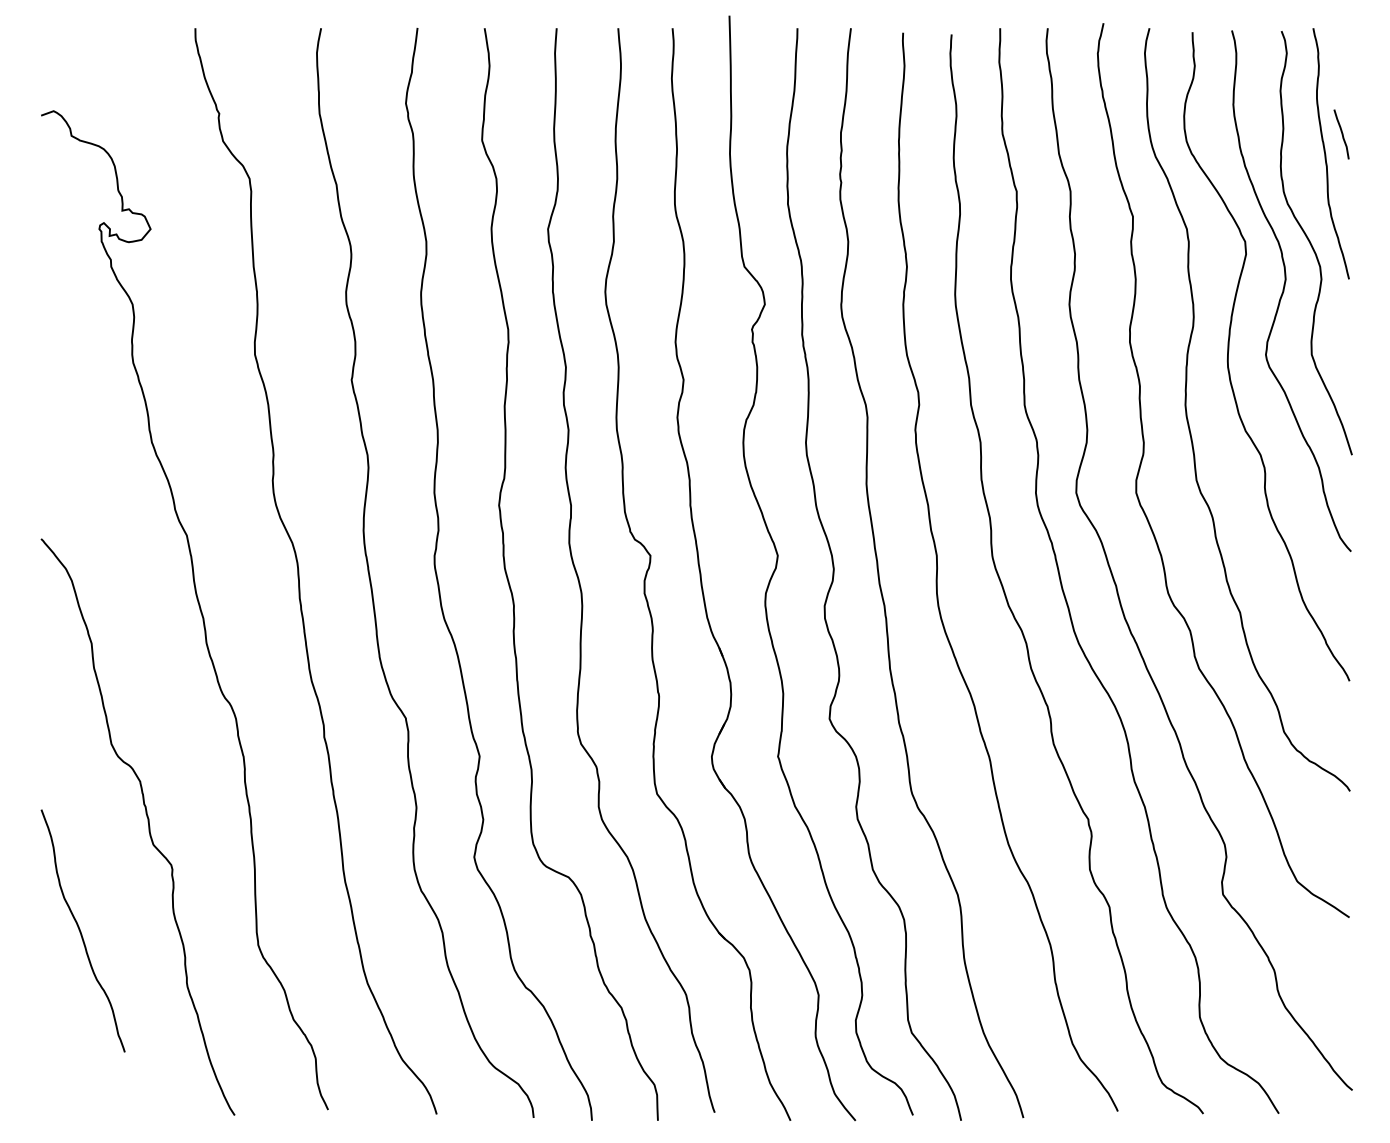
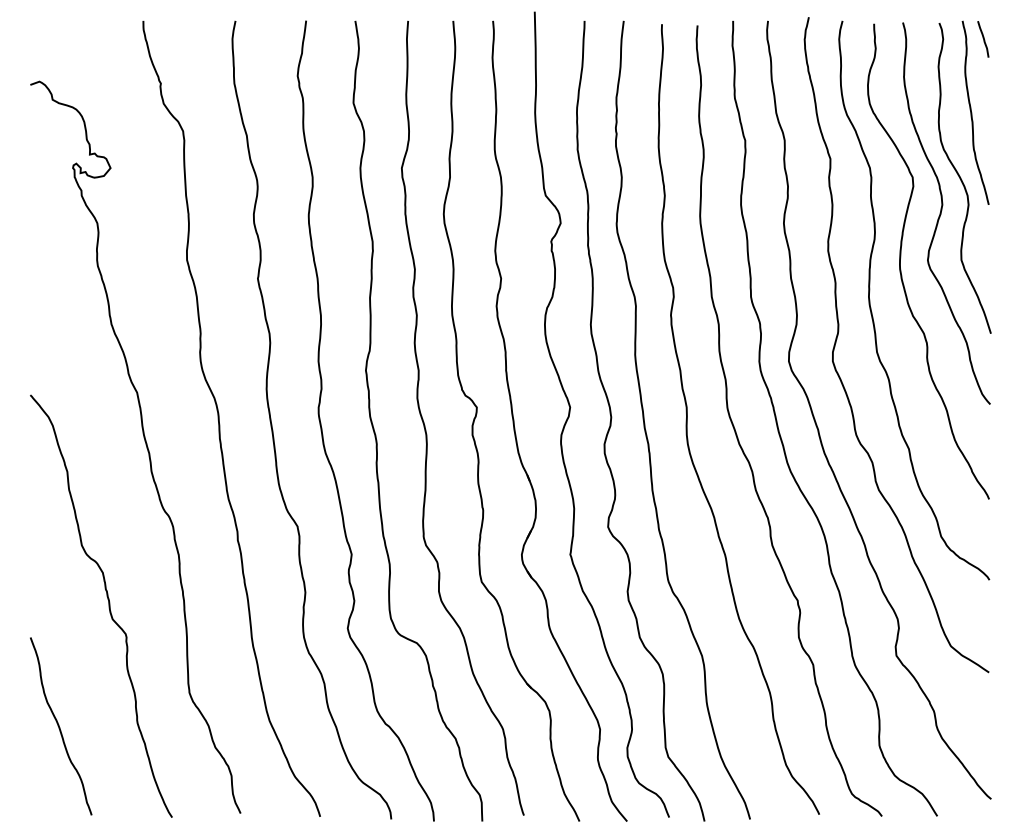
curve: (1341, 134) -> (983, 39), moved
curve: (81, 931) -> (59, 726), moved

